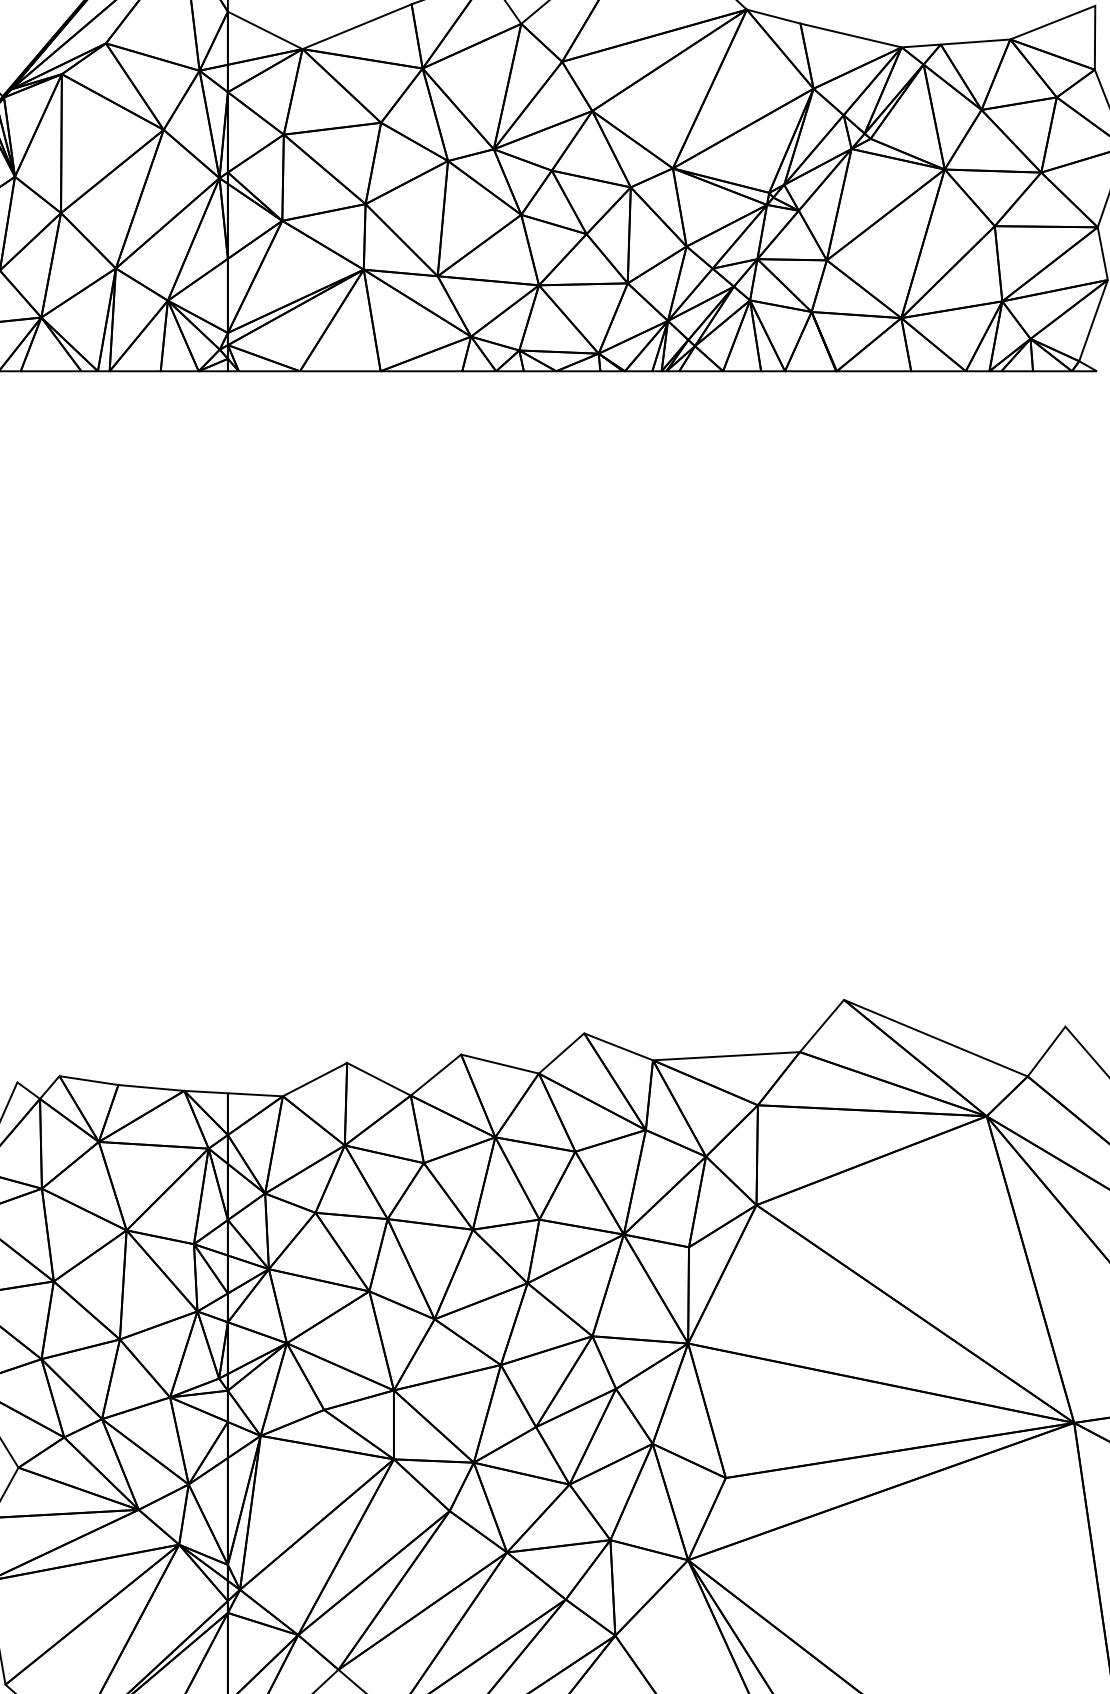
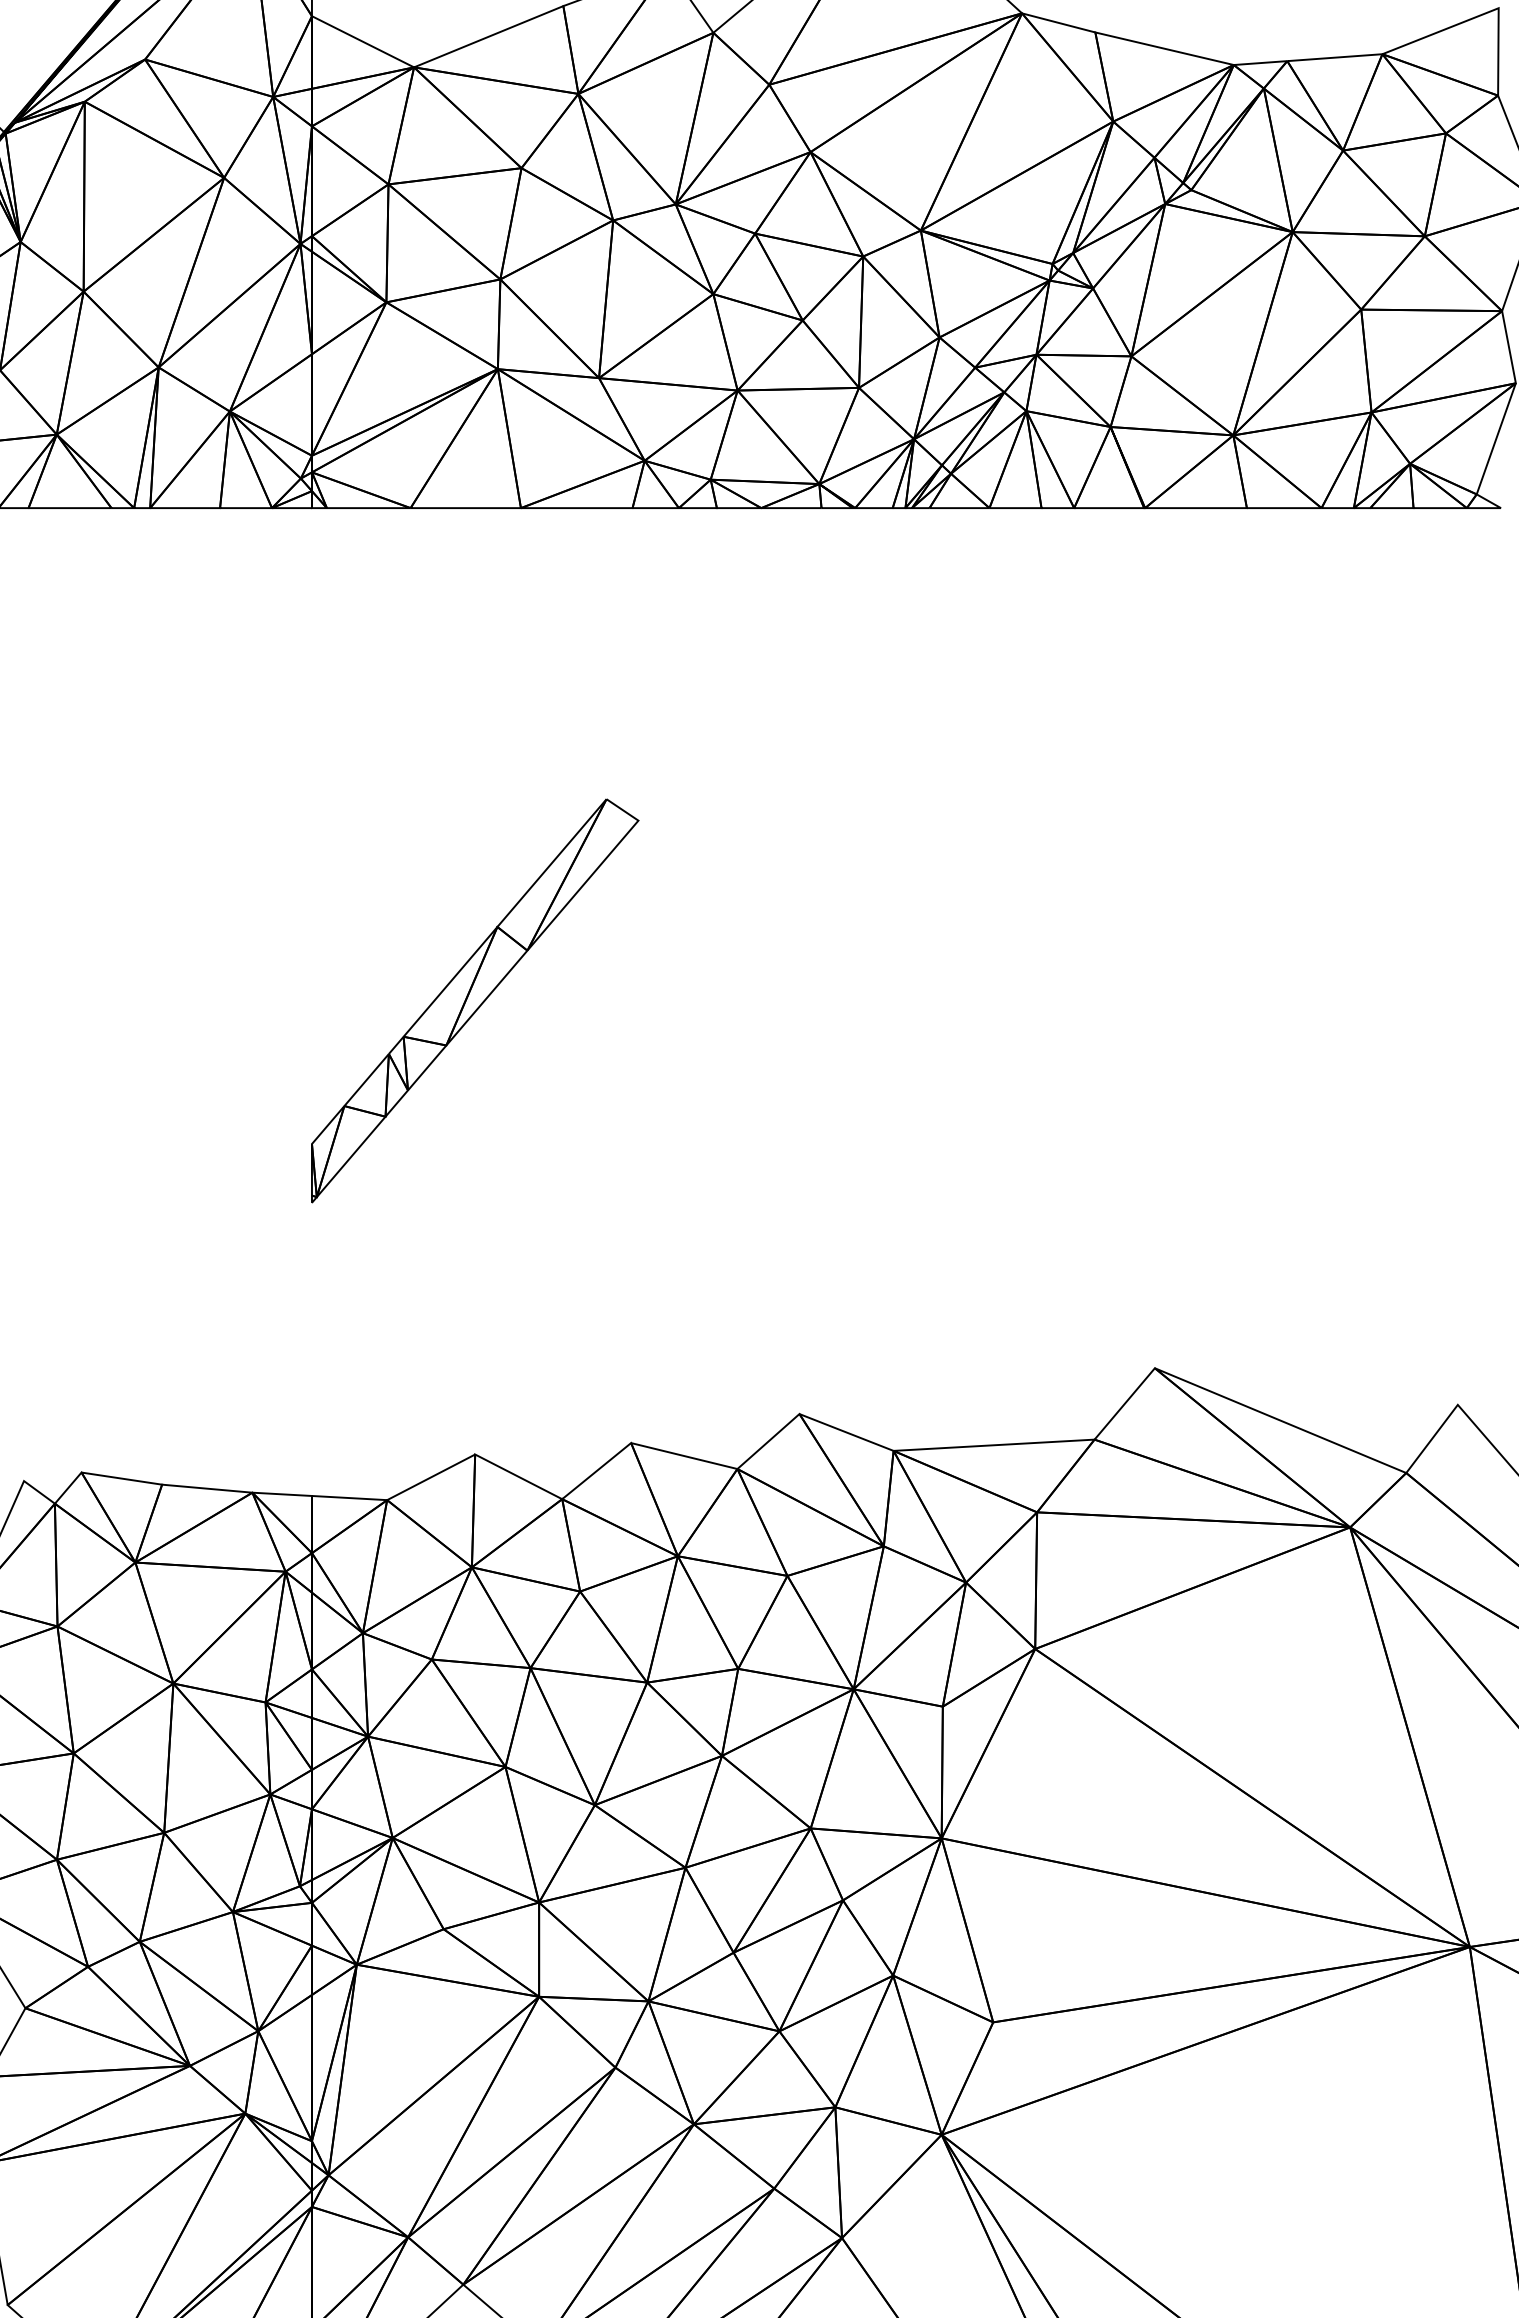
part: (347, 731) -> (475, 1000), added

